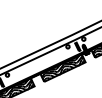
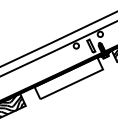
hatch: (62, 68) -> (68, 78), removed

